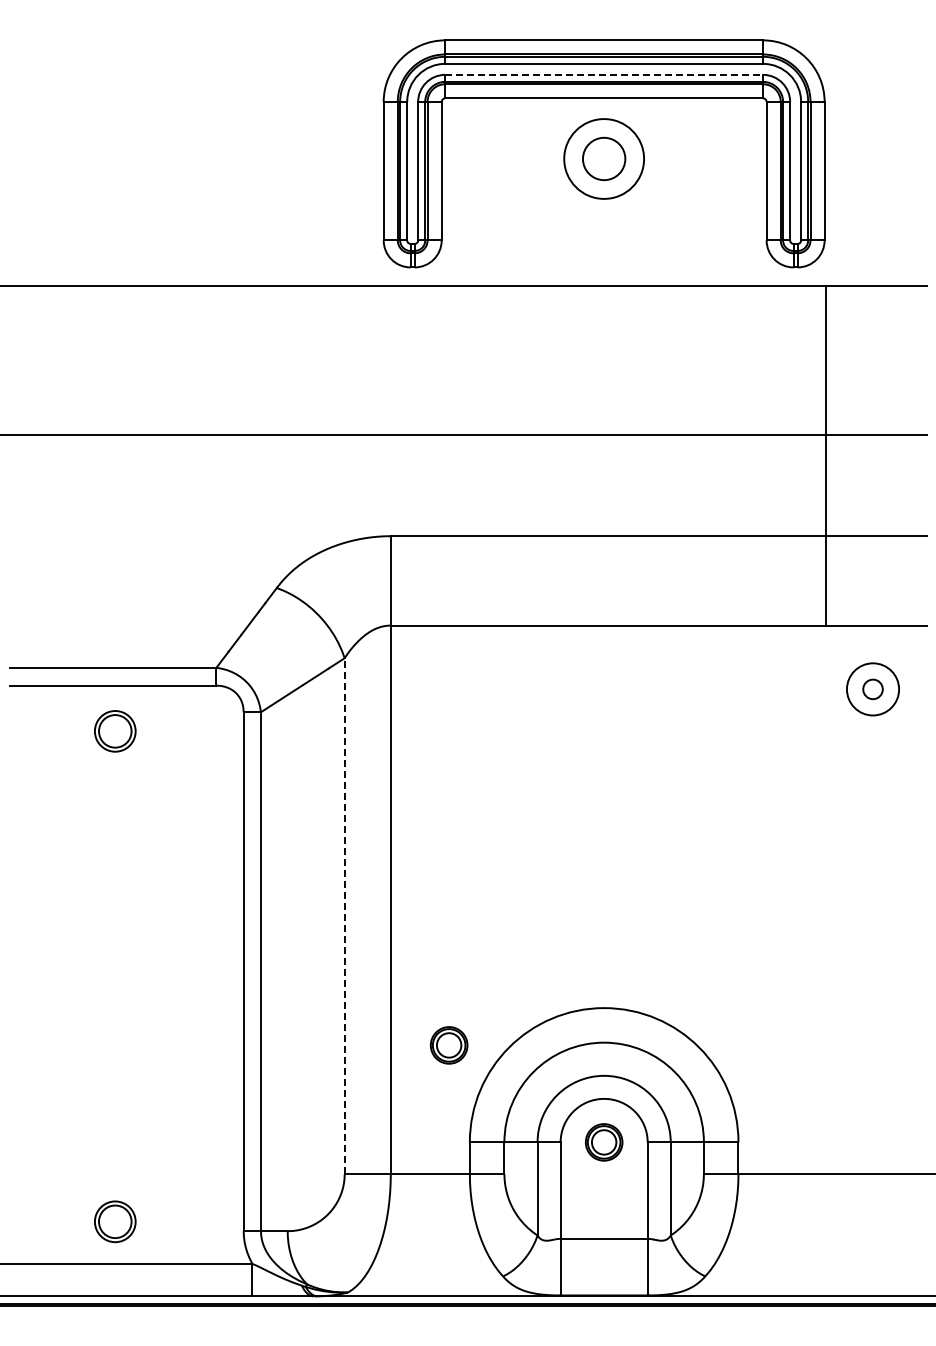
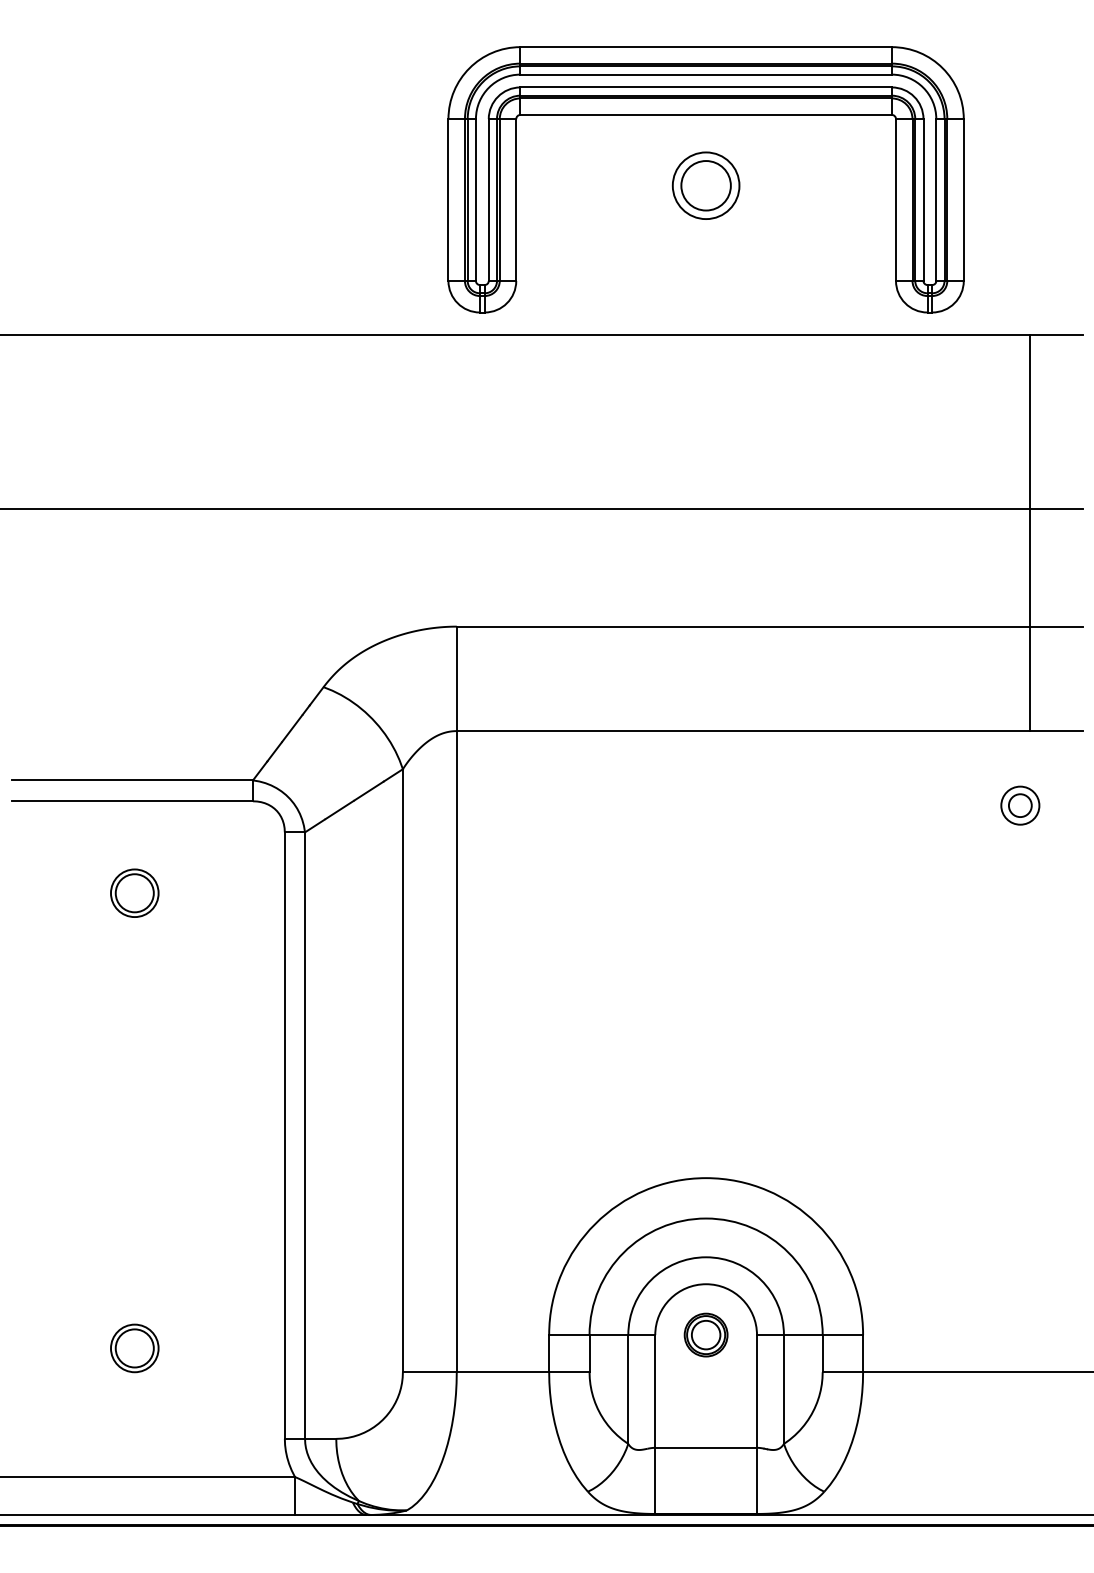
line: (604, 74) -> (706, 87), dashed -> solid
circle: (603, 158) -> (705, 185), size x0.71
line: (826, 455) -> (1030, 532), moved
circle: (872, 689) -> (1019, 805), size x0.62
part: (115, 731) -> (135, 893), moved
line: (344, 916) -> (402, 1071), dashed -> solid
part: (449, 1045) -> (525, 1221), removed
part: (115, 1221) -> (135, 1348), moved

